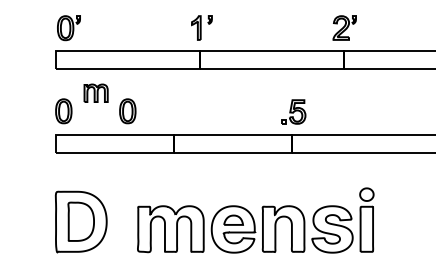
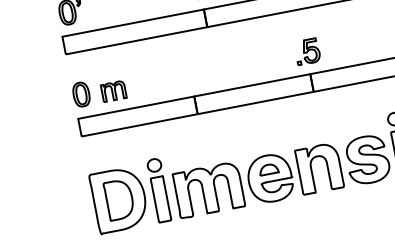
part: (95, 92) -> (112, 90), moved
part: (127, 111) -> (144, 82), removed
part: (121, 219) -> (158, 189), added

